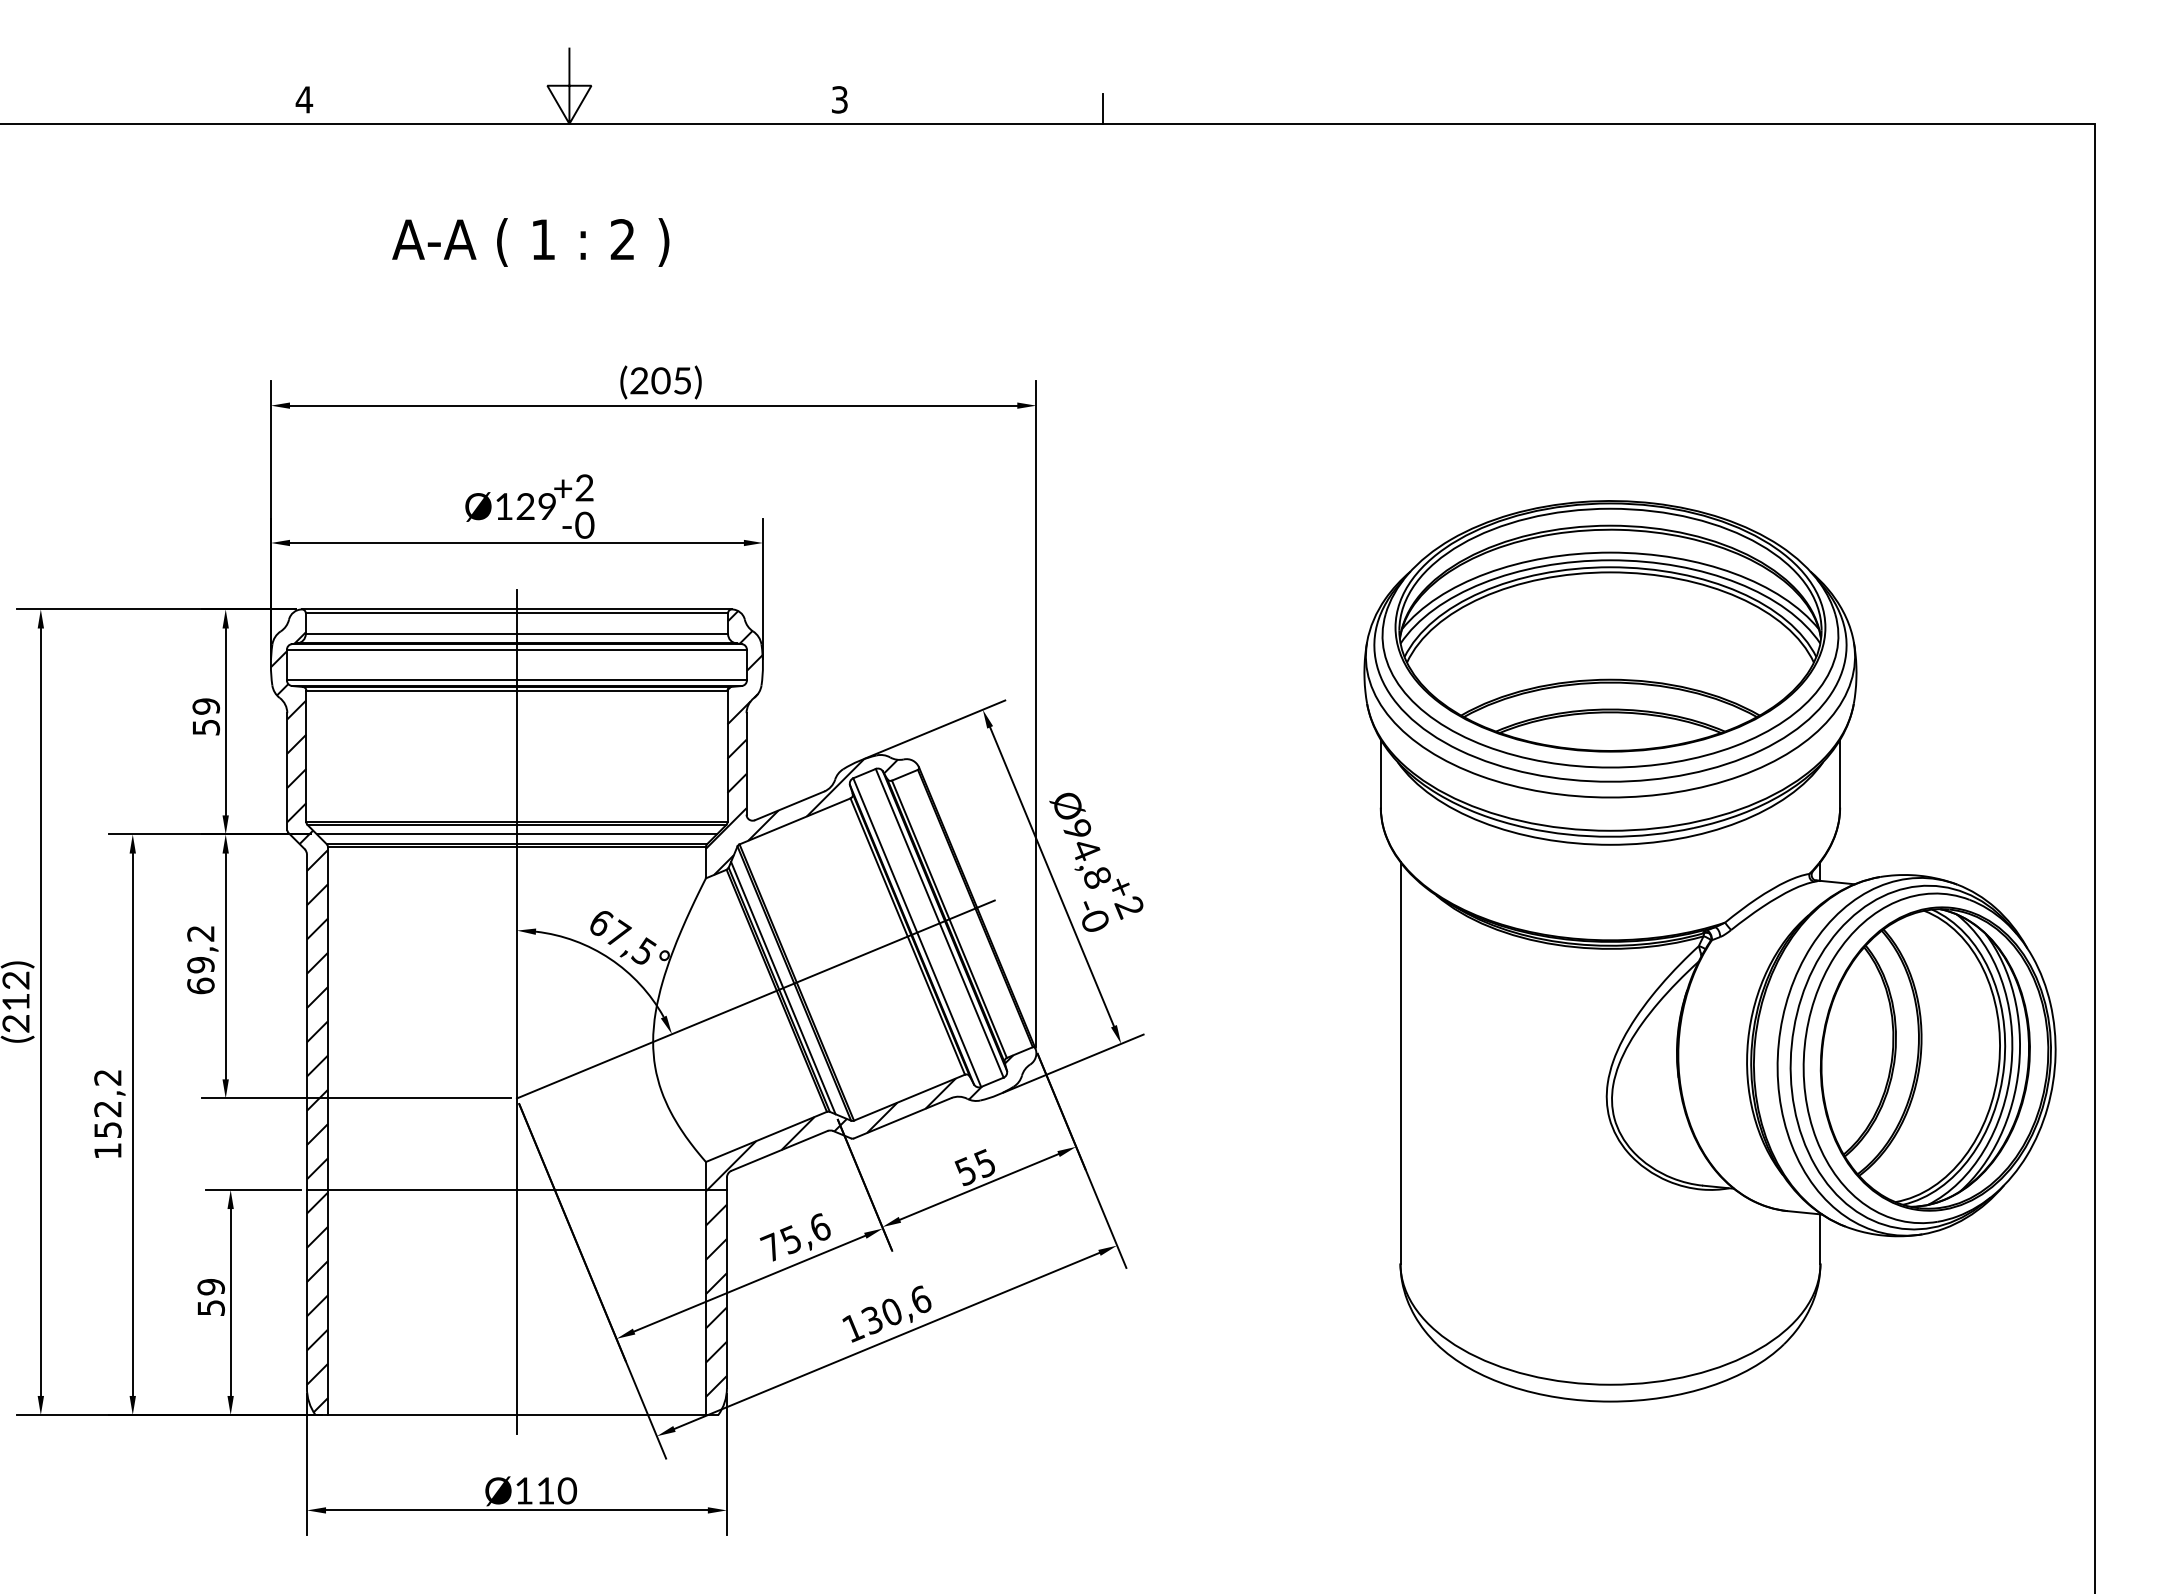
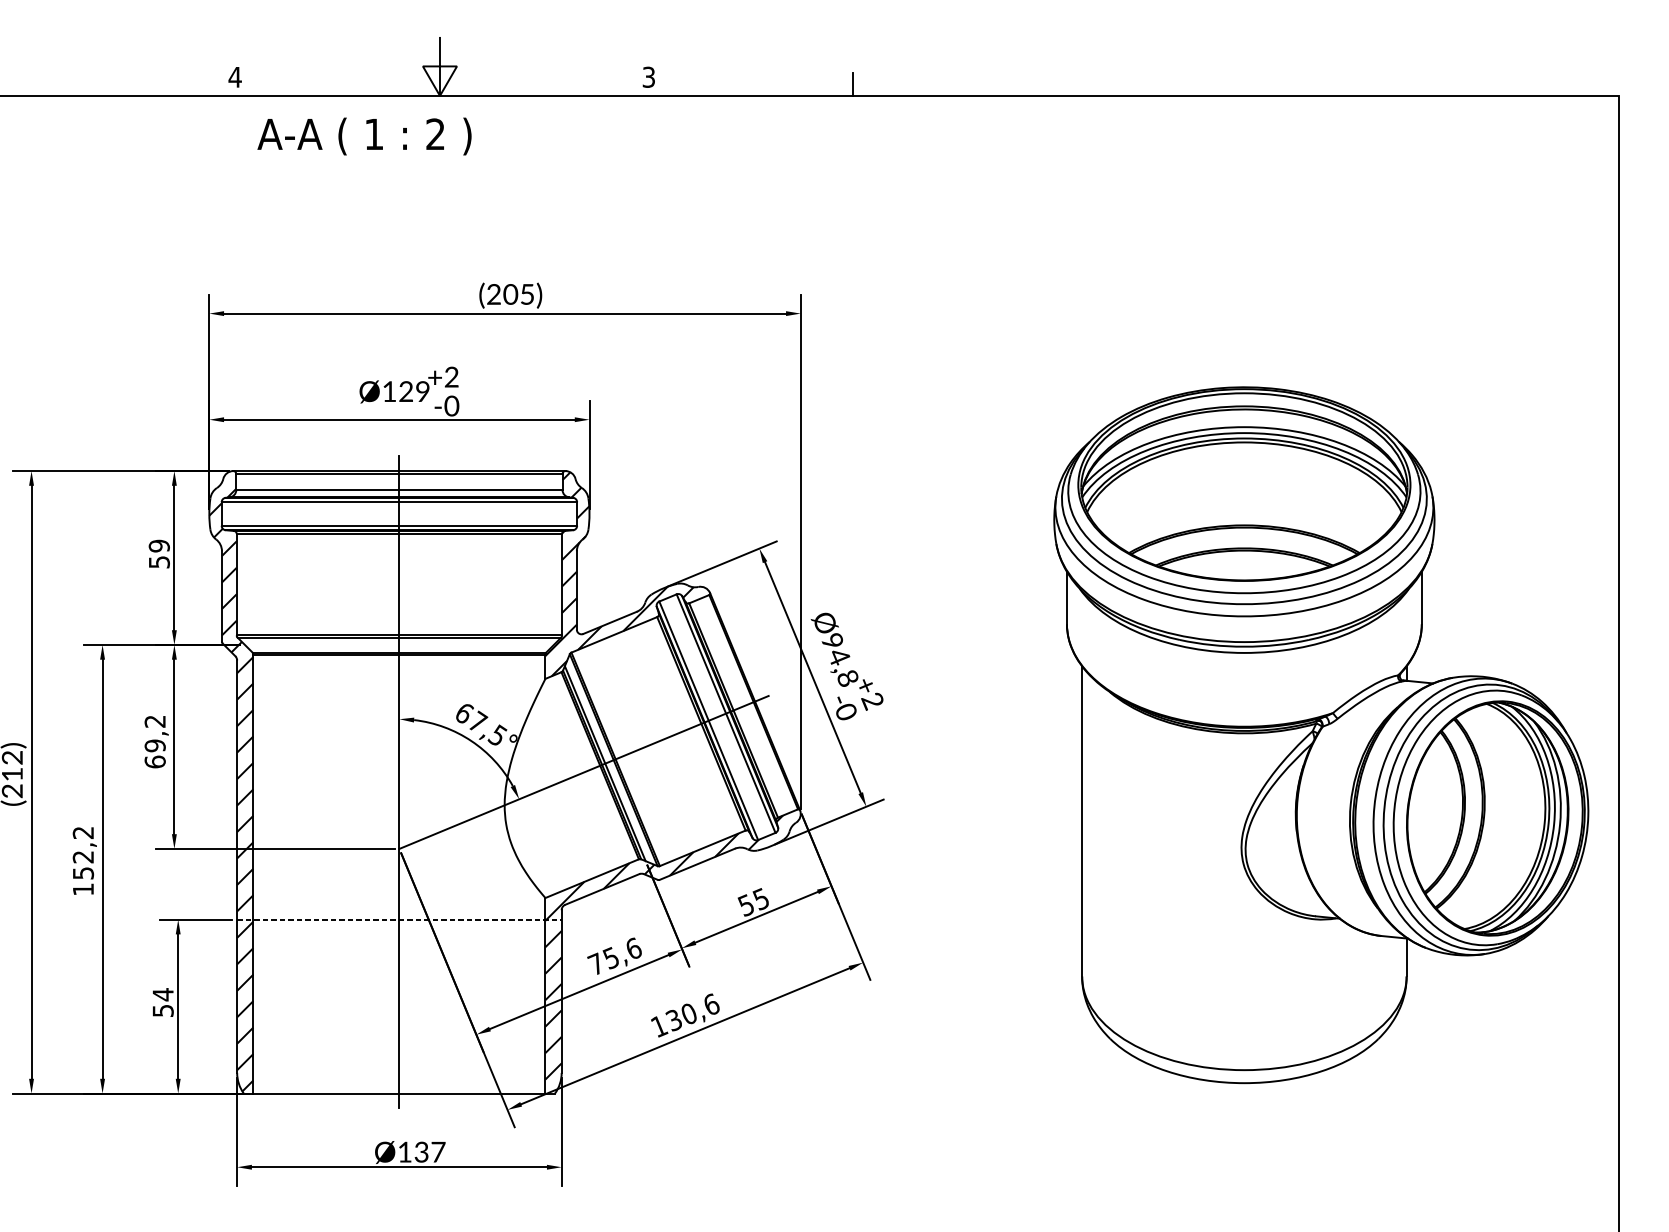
text: (530, 242) -> (364, 136), moved
line: (516, 834) -> (399, 644), removed
line: (516, 1190) -> (399, 920), solid -> dashed
text: (210, 1286) -> (162, 994), 59 -> 54
text: (556, 1490) -> (429, 1151), Ø110 -> Ø137

